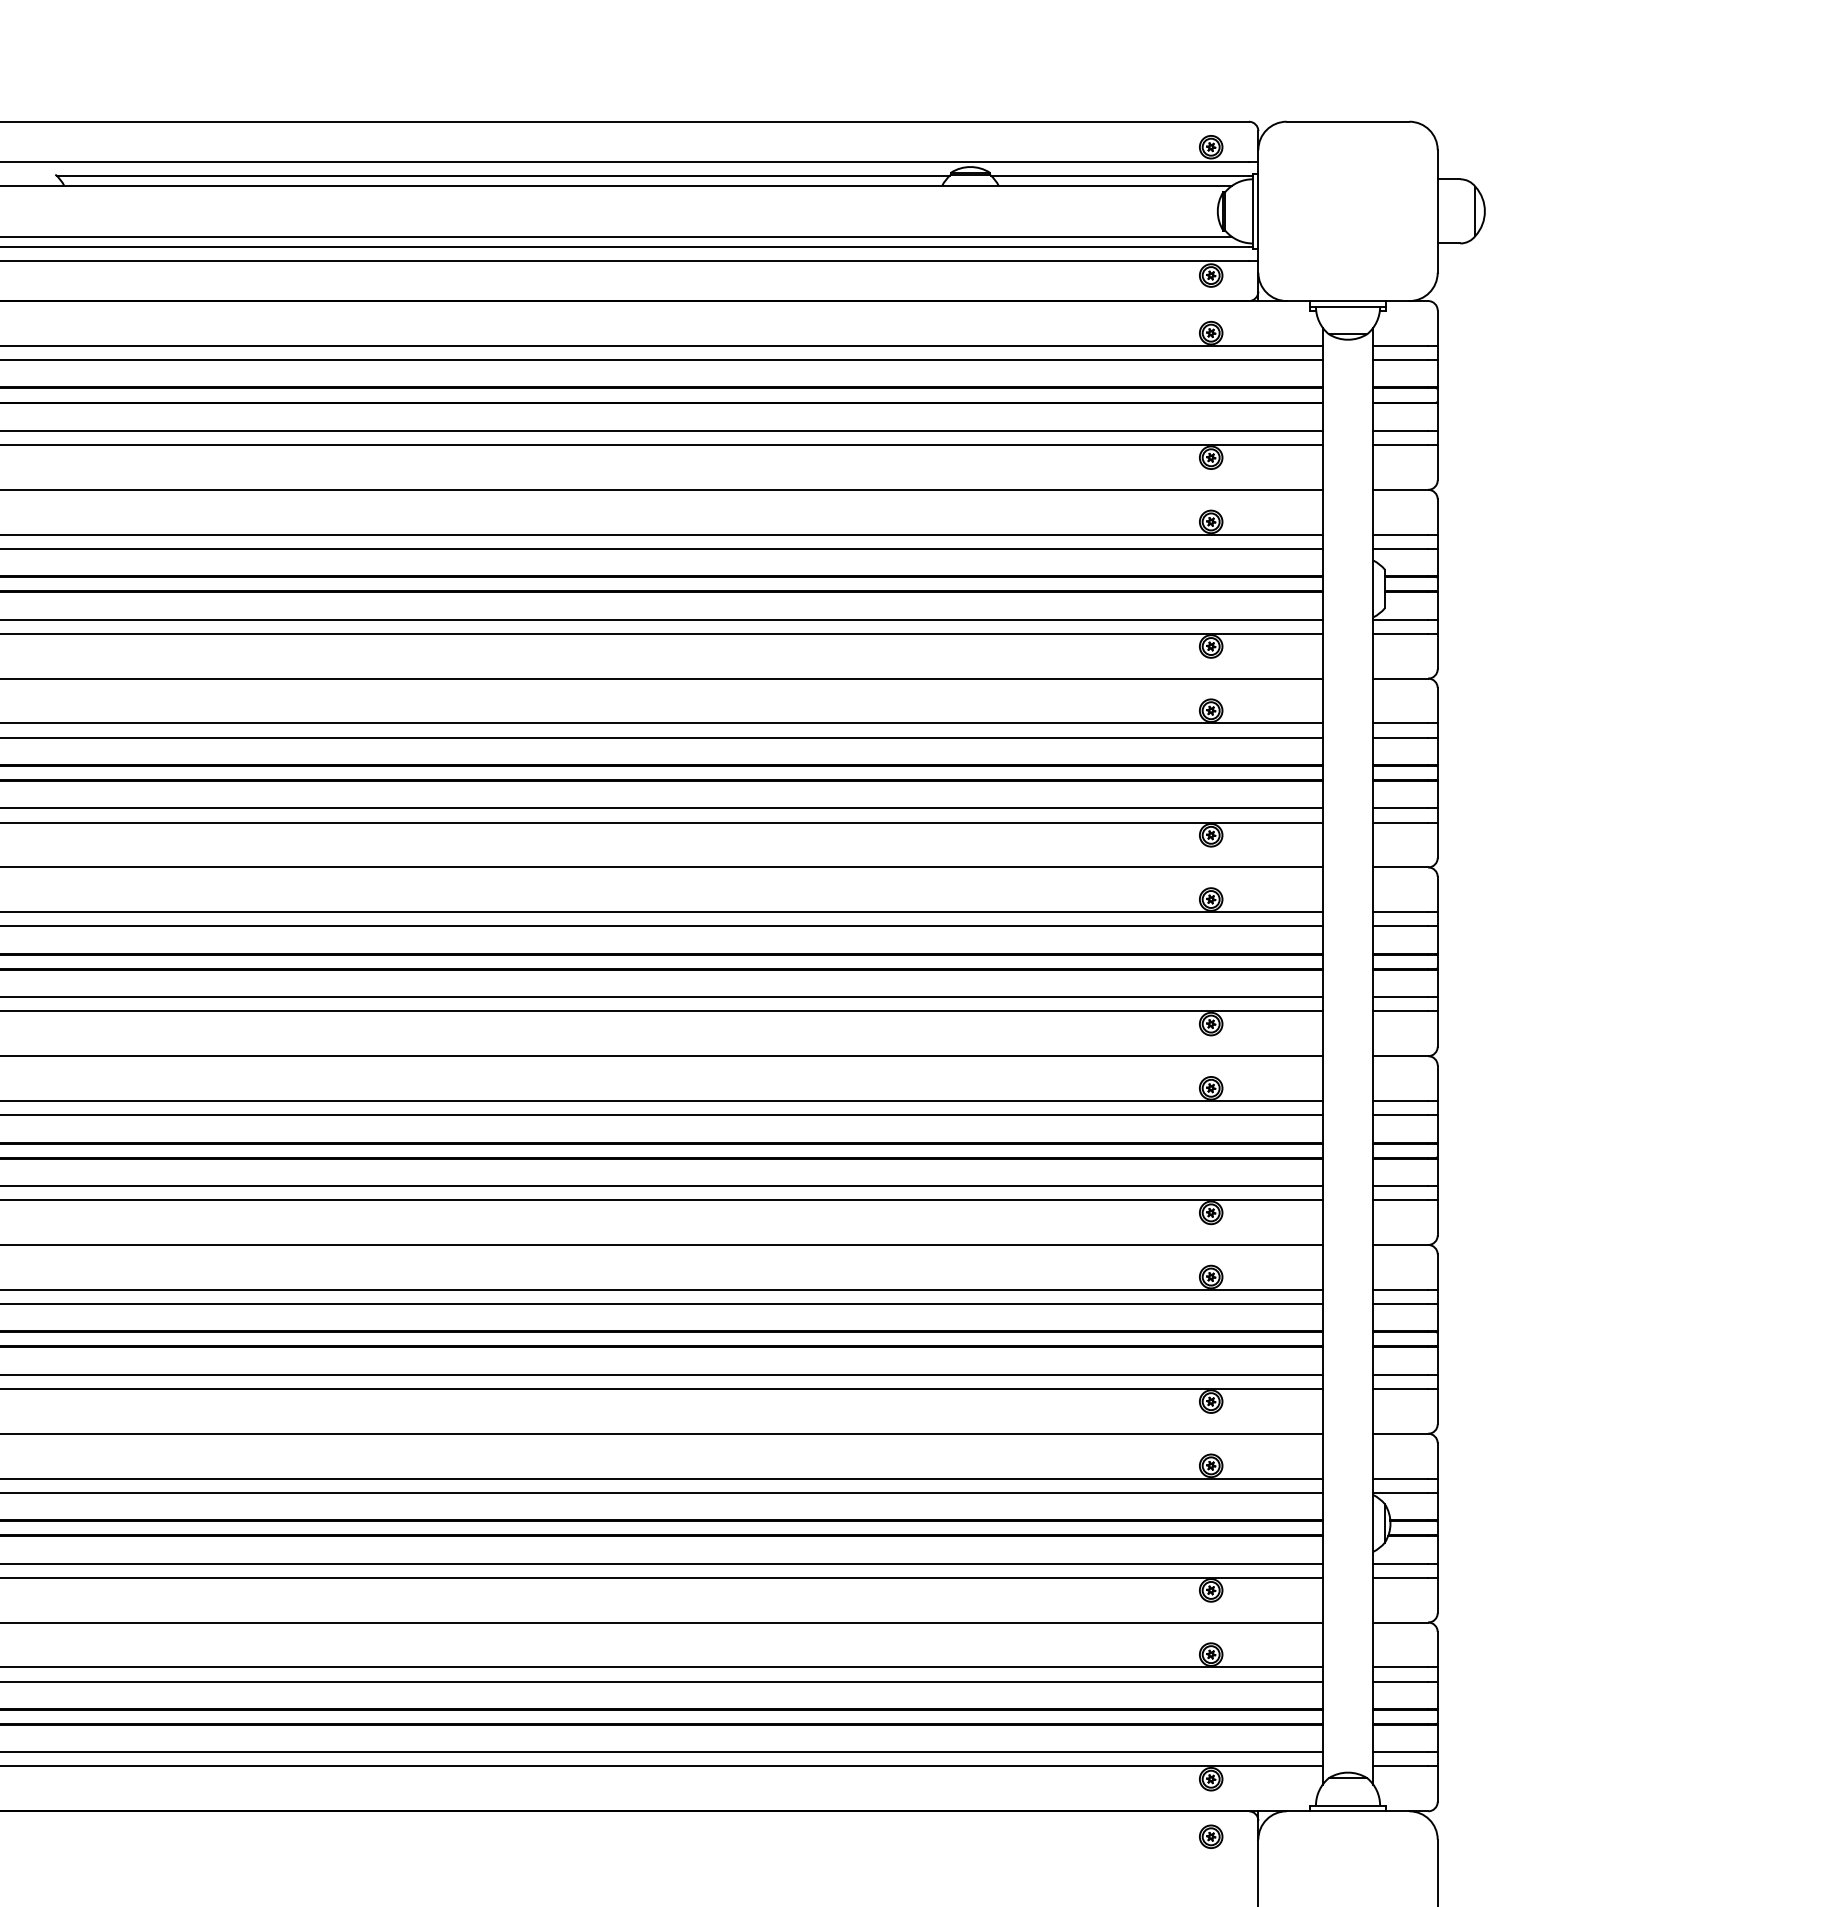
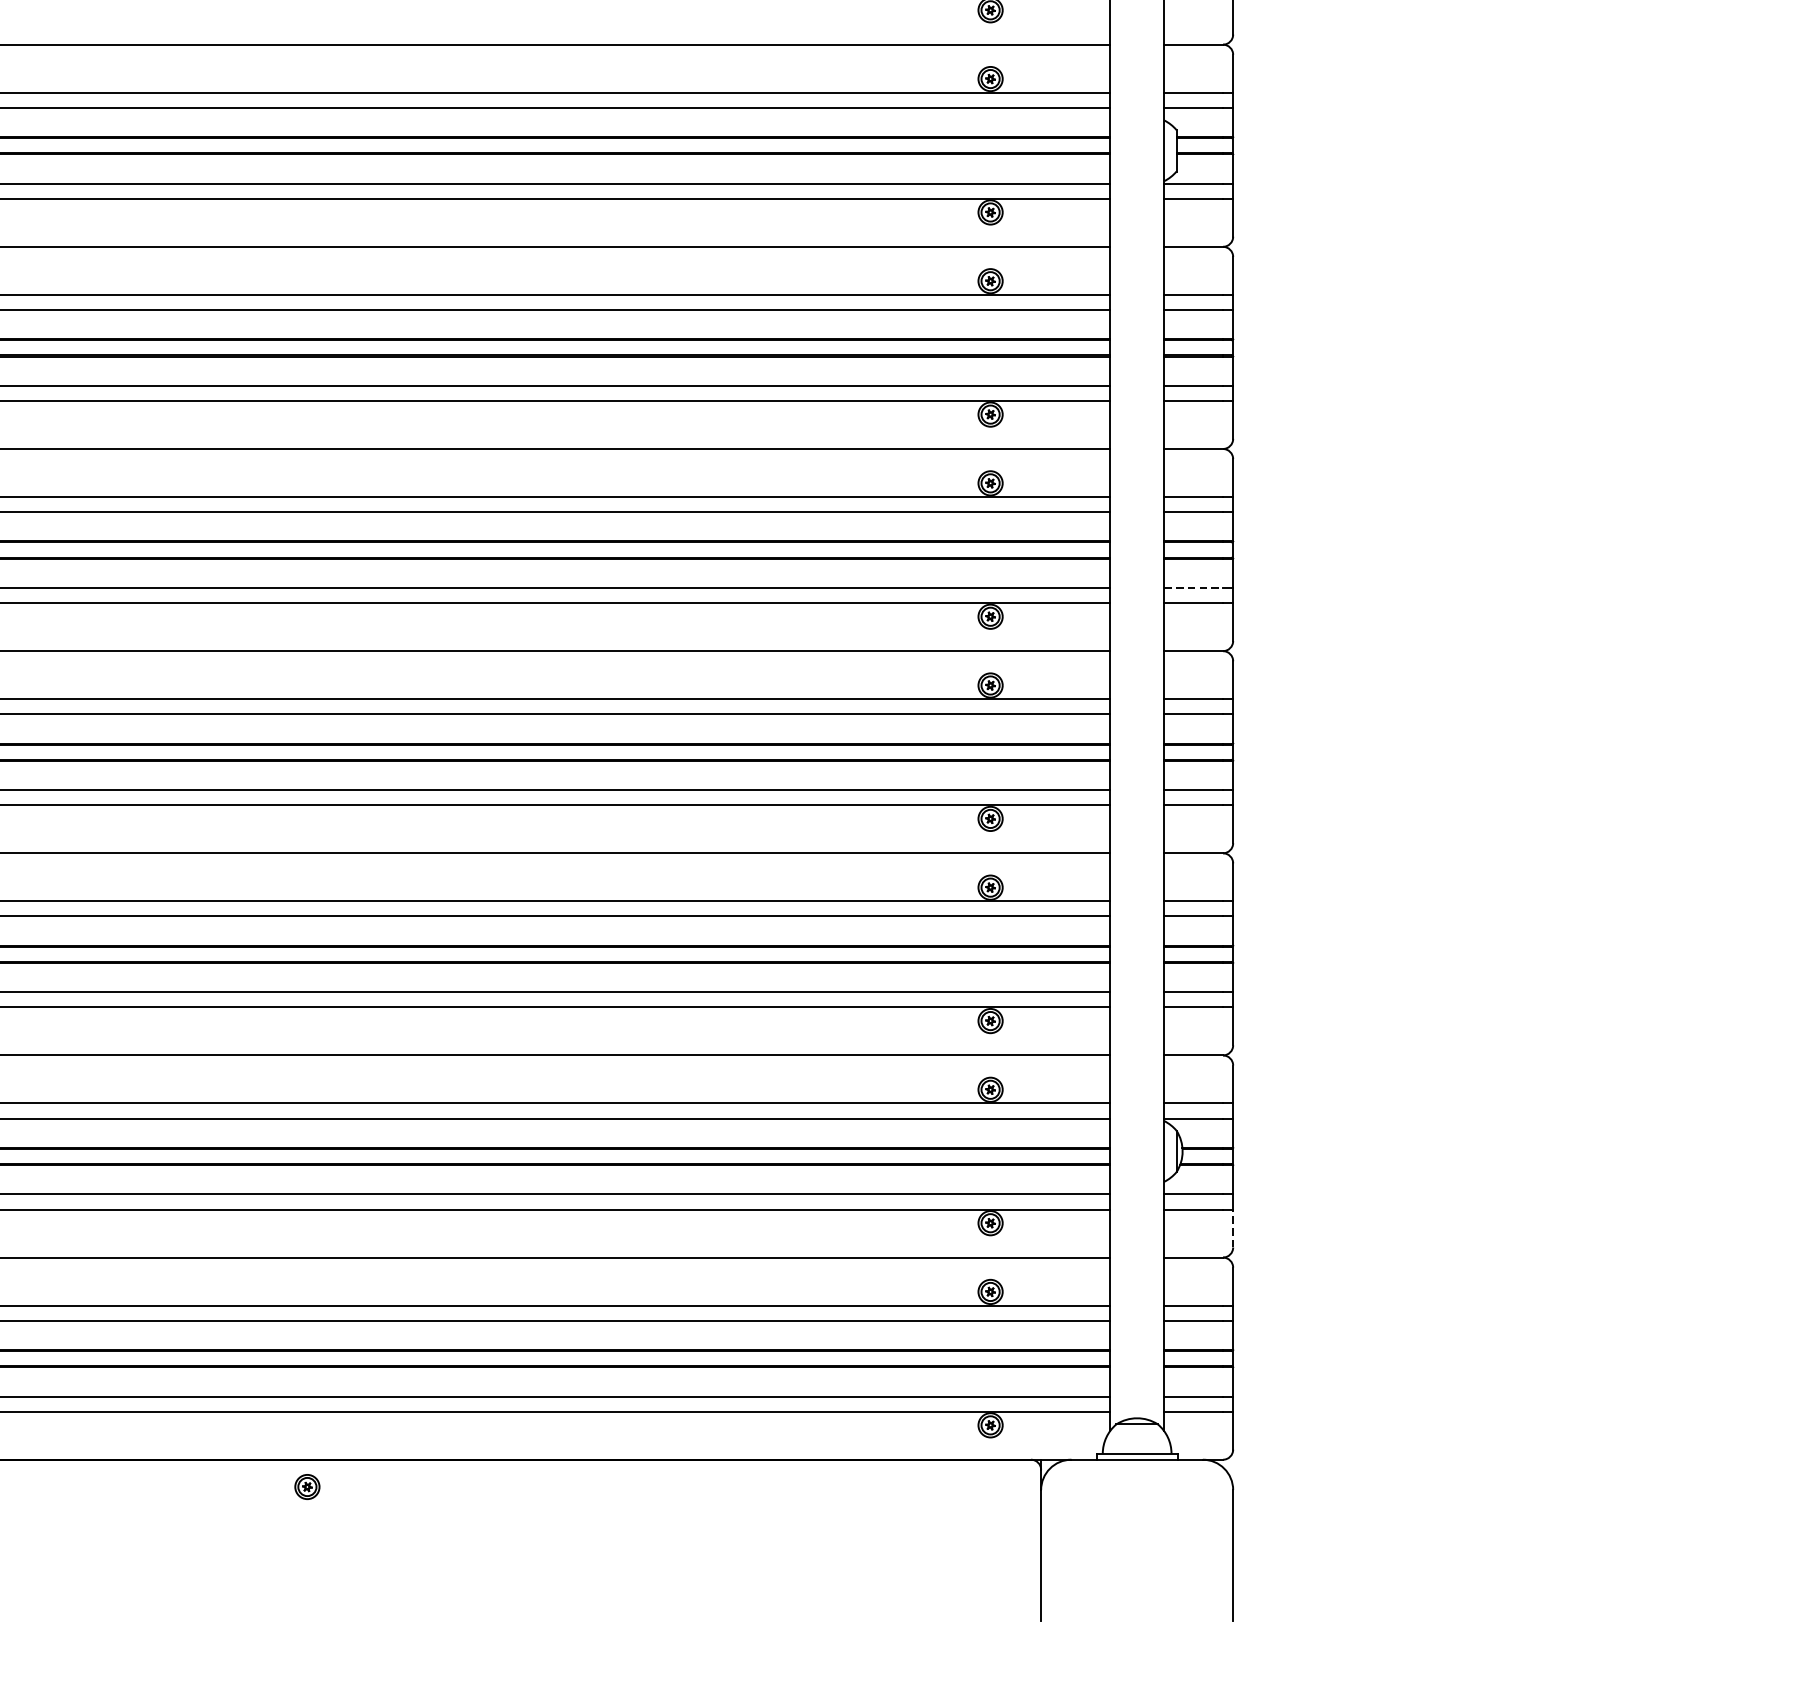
line: (1401, 997) -> (1194, 588), solid -> dashed
line: (1437, 1595) -> (1232, 1228), solid -> dashed
part: (1211, 1836) -> (307, 1486), moved

